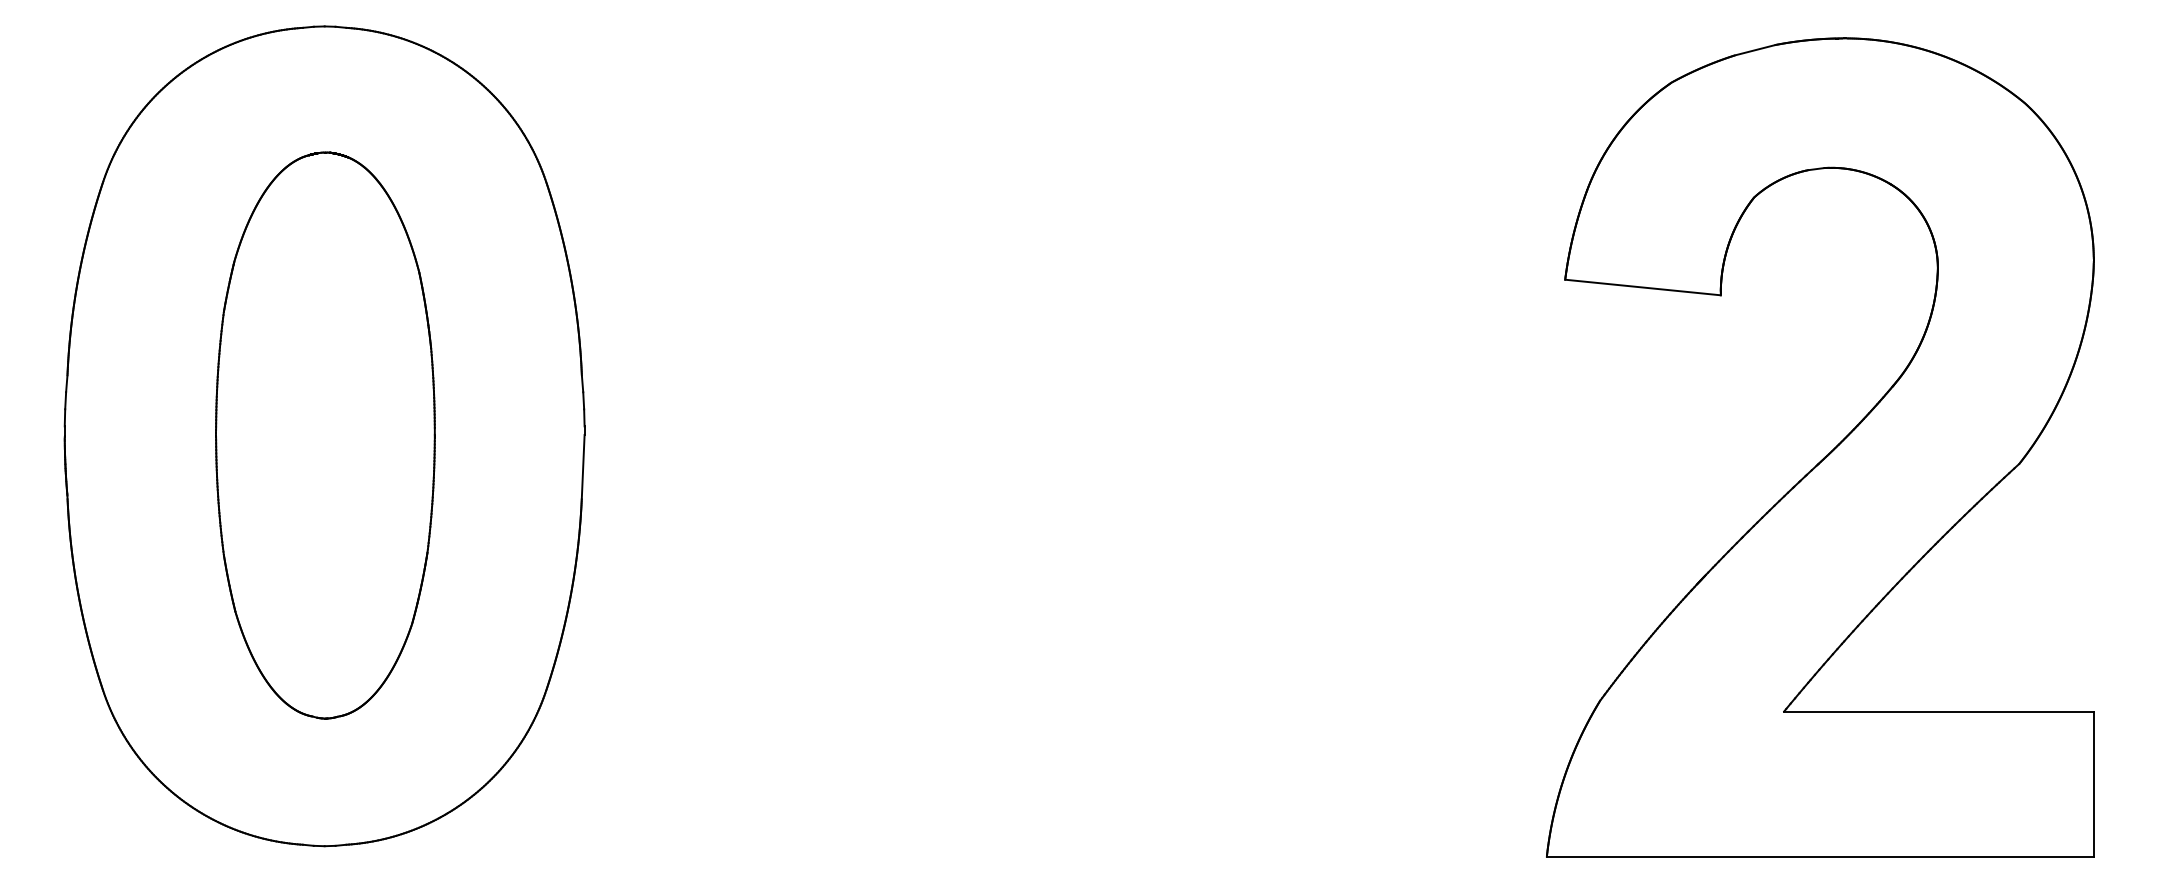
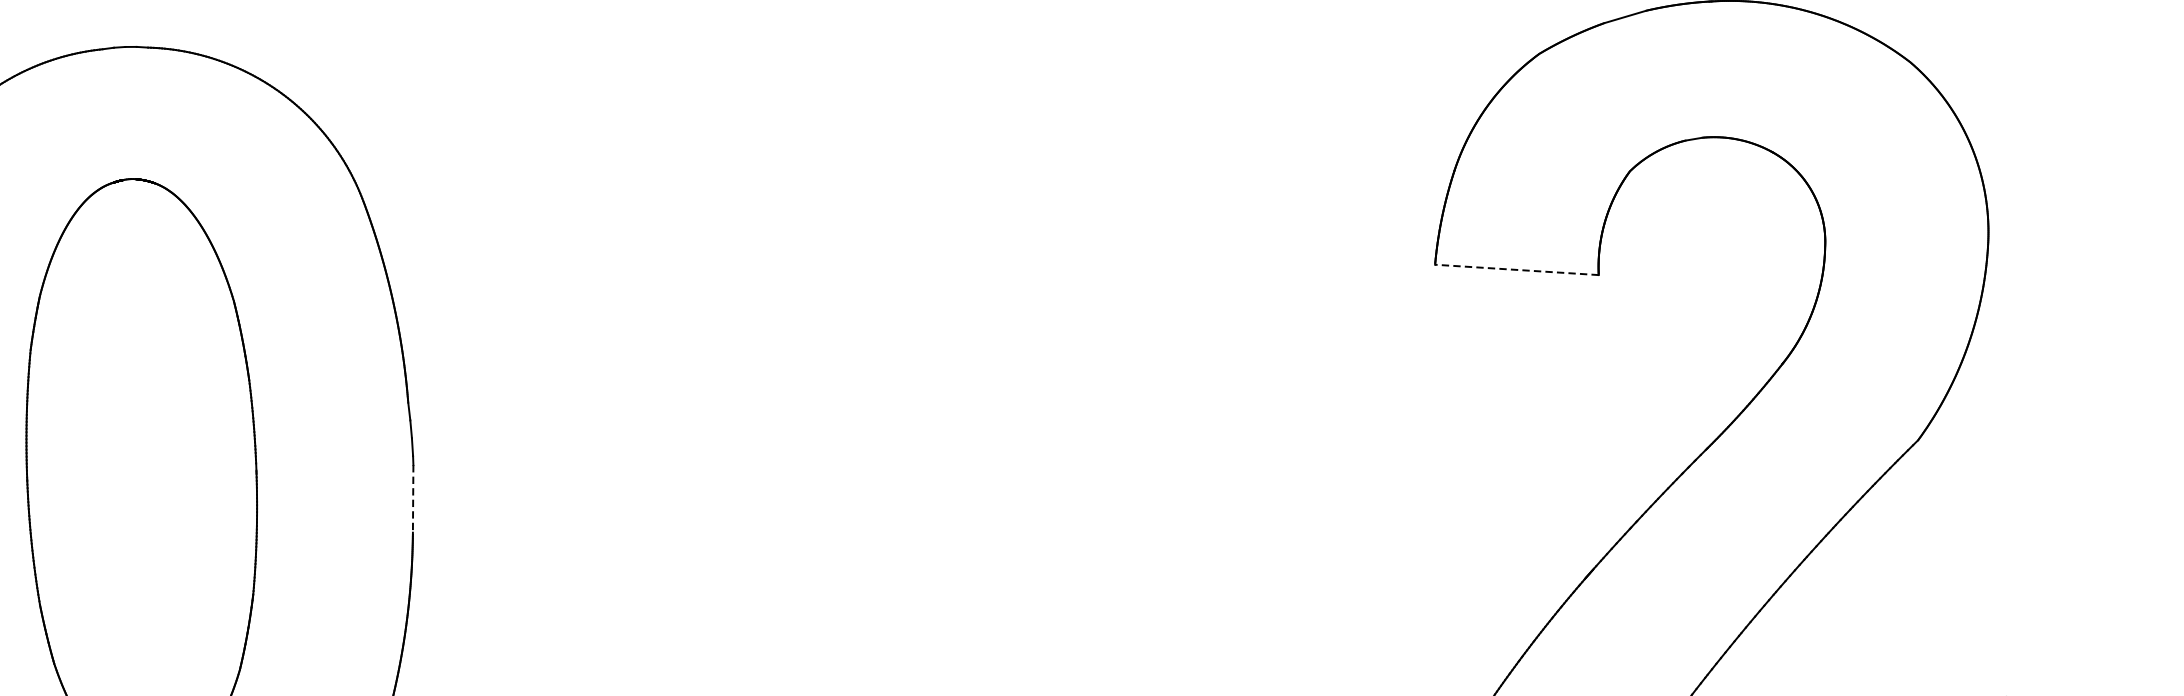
line: (1642, 287) -> (1516, 269), solid -> dashed
line: (583, 467) -> (413, 499), solid -> dashed

